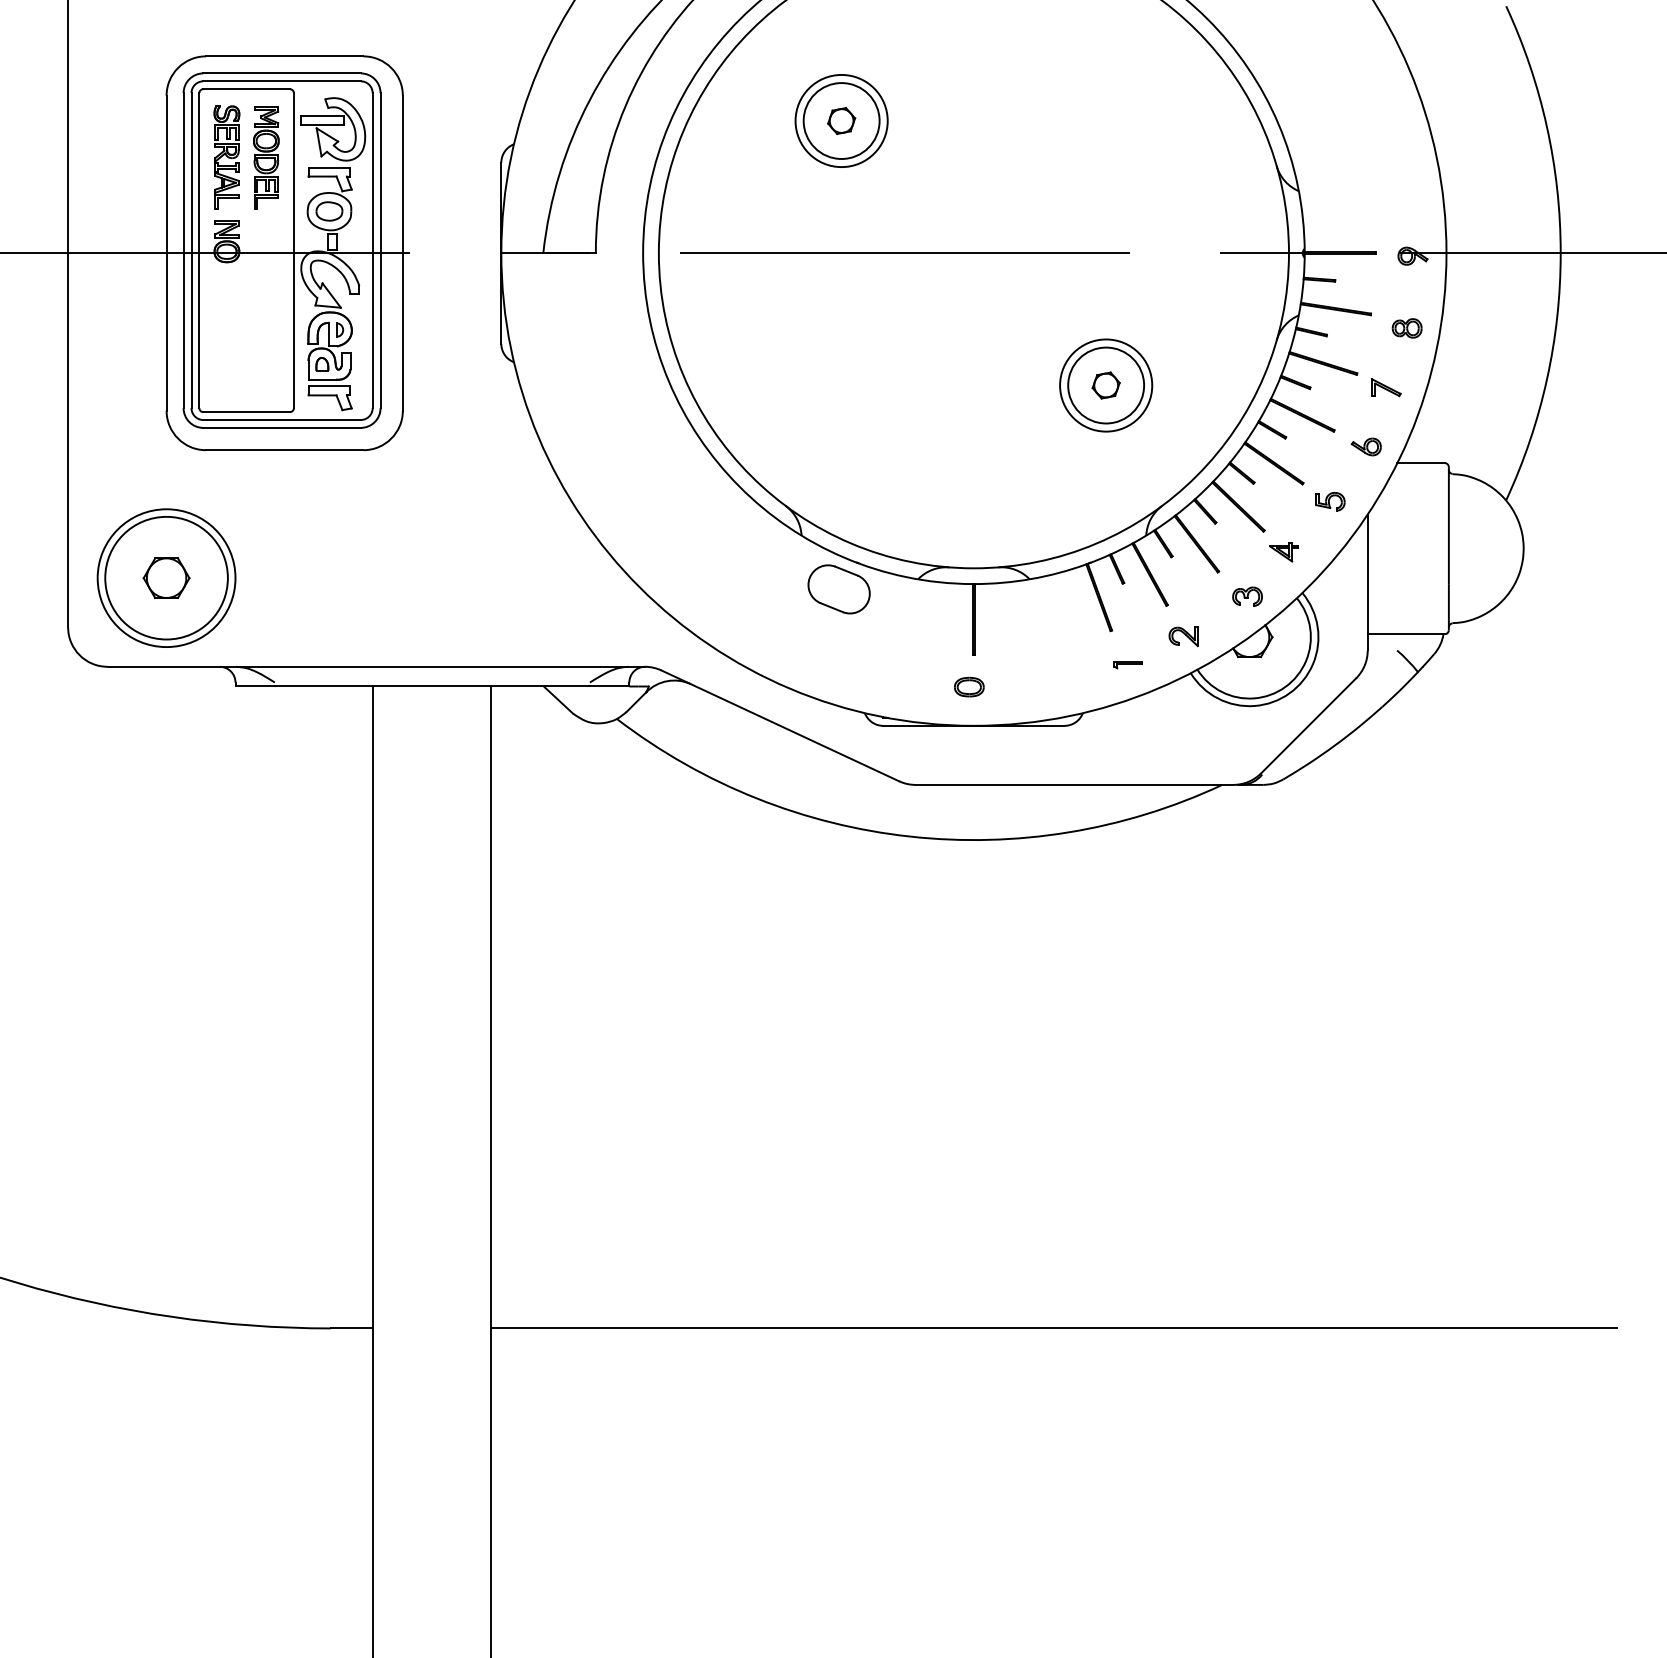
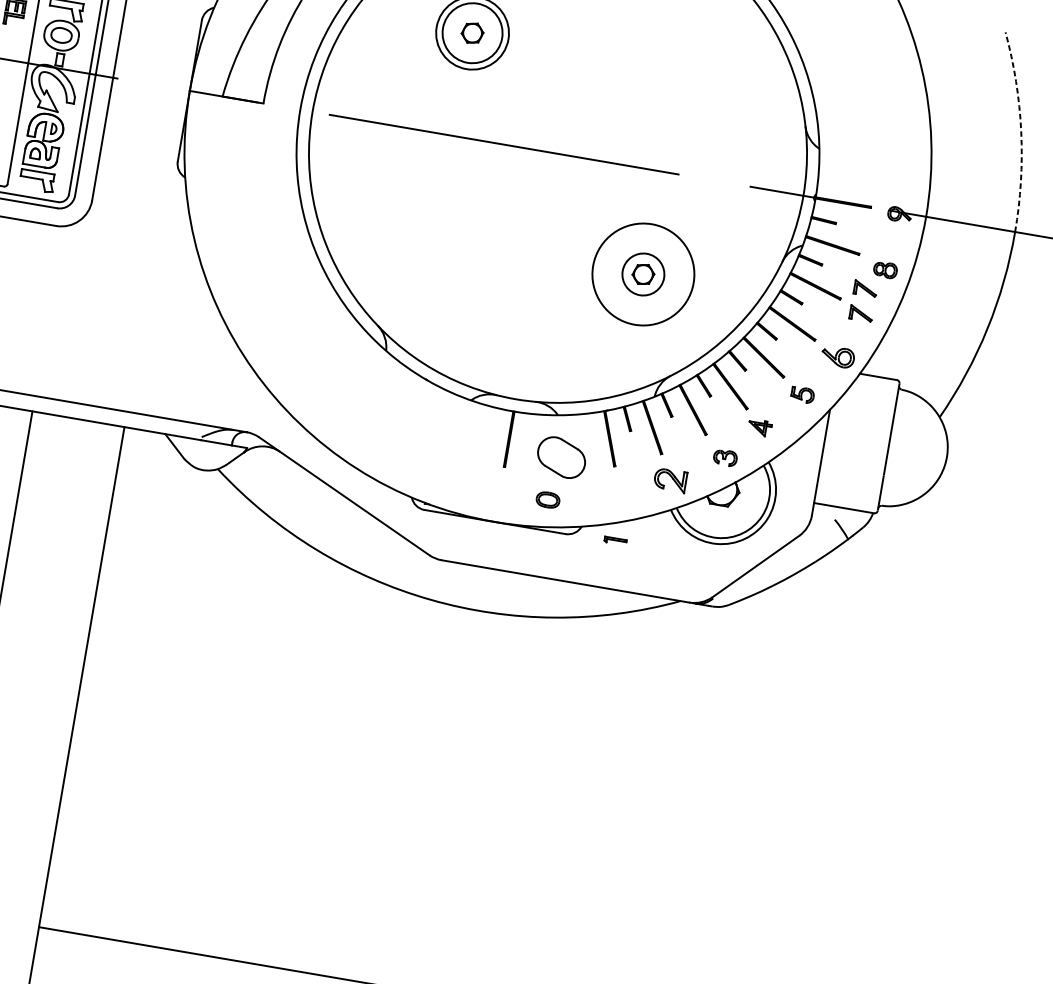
arc: (1546, 126) -> (1020, 131), solid -> dashed
part: (1386, 355) -> (865, 288), added
circle: (1106, 385) -> (643, 274), size x0.7
circle: (1106, 385) -> (643, 274), size x1.4
part: (1365, 446) -> (837, 356), size x1.4
part: (838, 589) -> (561, 457), moved
part: (1183, 636) -> (670, 480), size x1.4
part: (1127, 665) -> (614, 541), moved
part: (969, 686) -> (548, 499), moved

